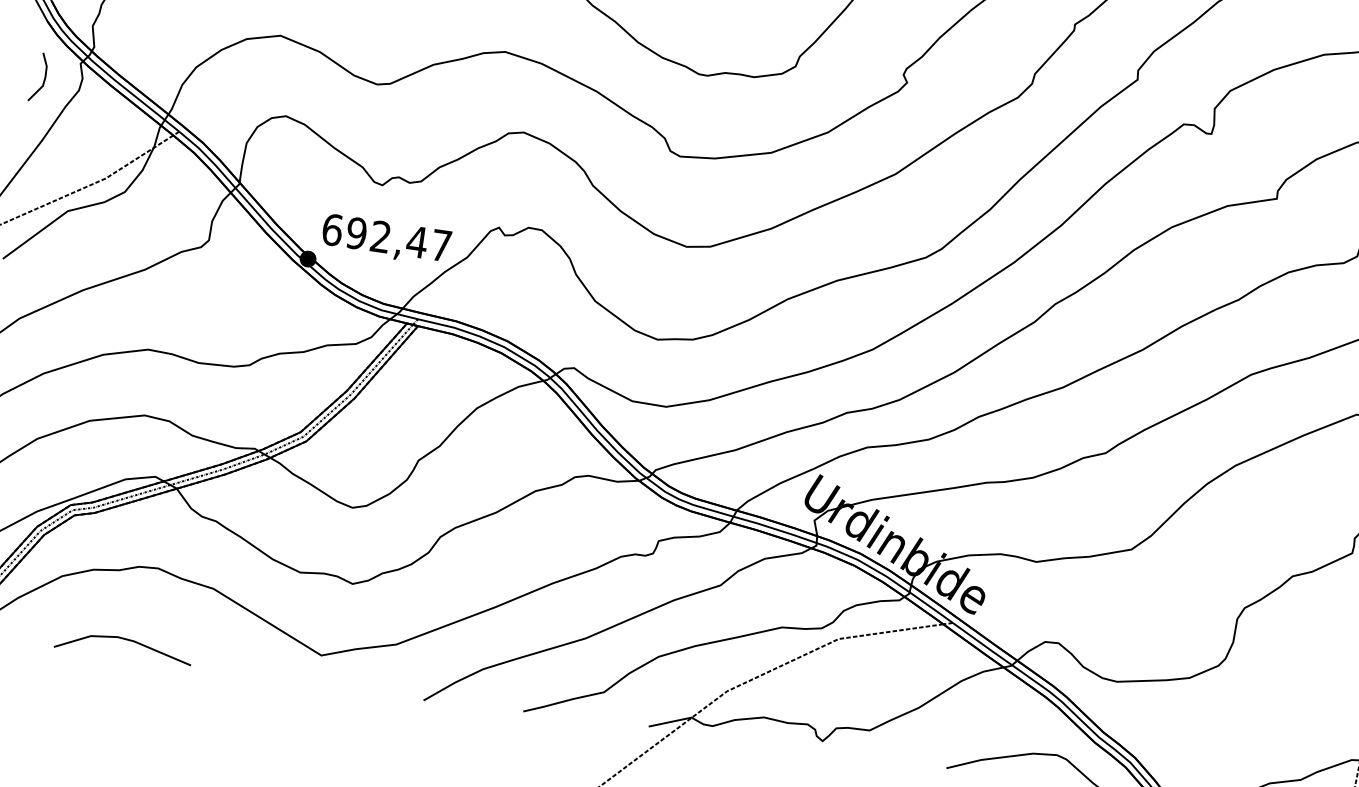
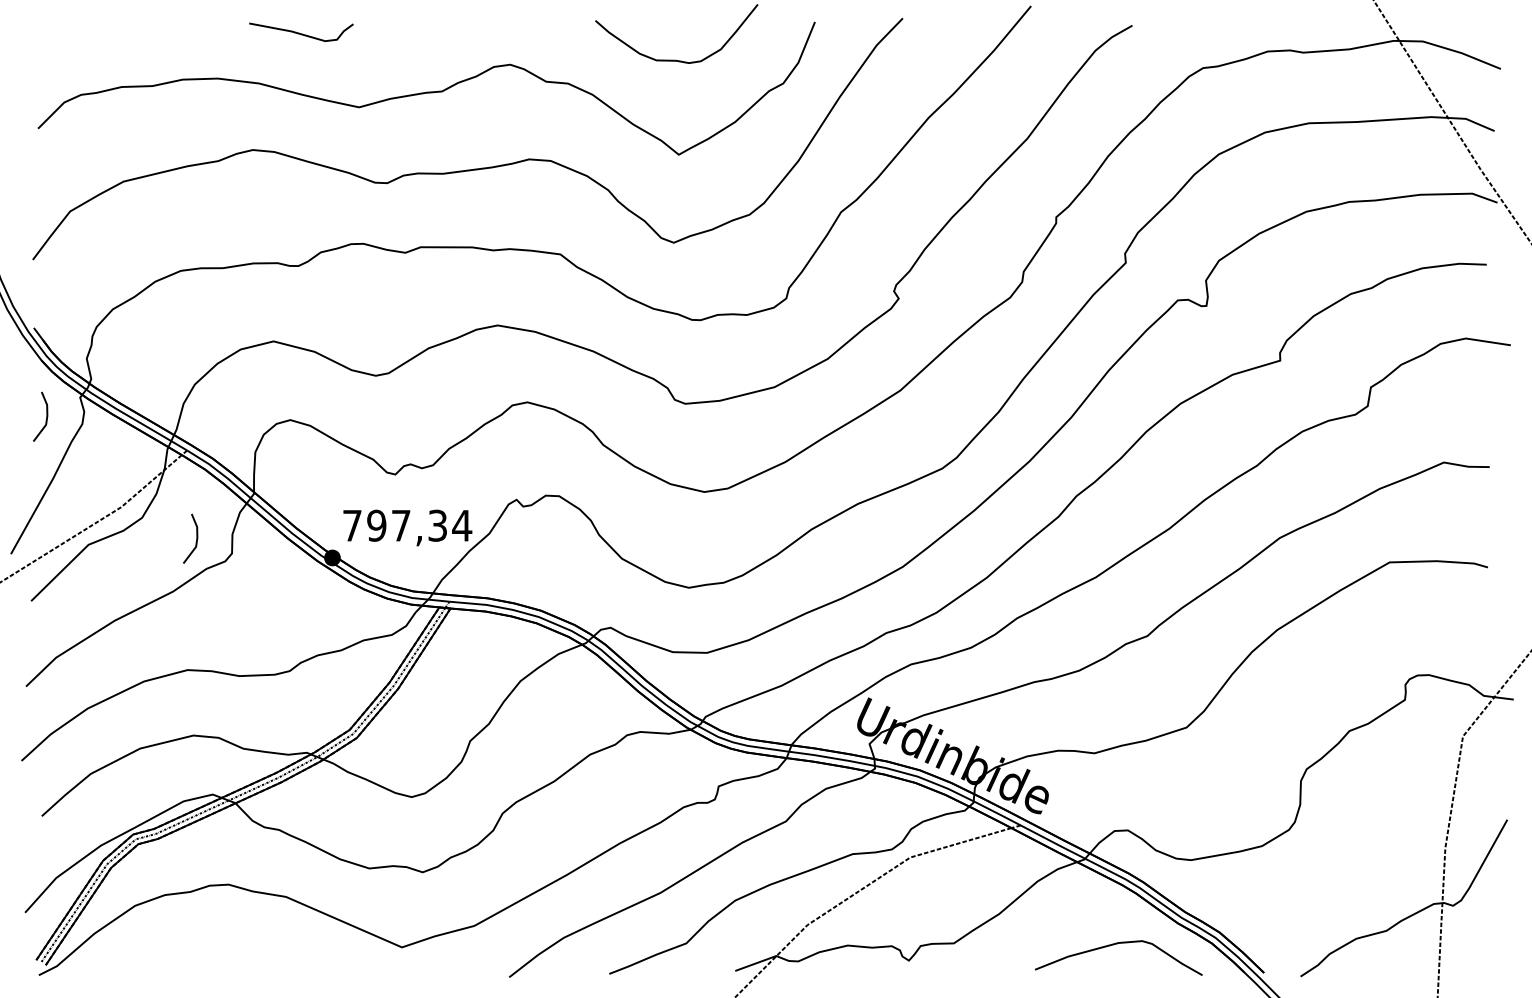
line: (175, 220) -> (196, 538), added
text: (387, 237) -> (407, 525), 692,47 -> 797,34
line: (126, 640) -> (207, 960), removed

